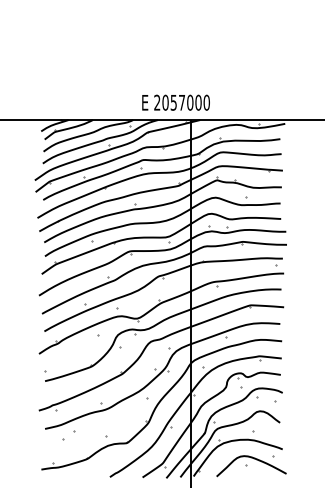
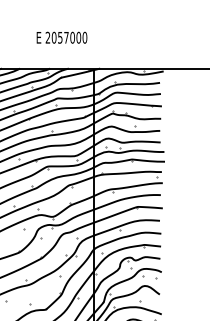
text: (175, 102) -> (61, 37), moved

